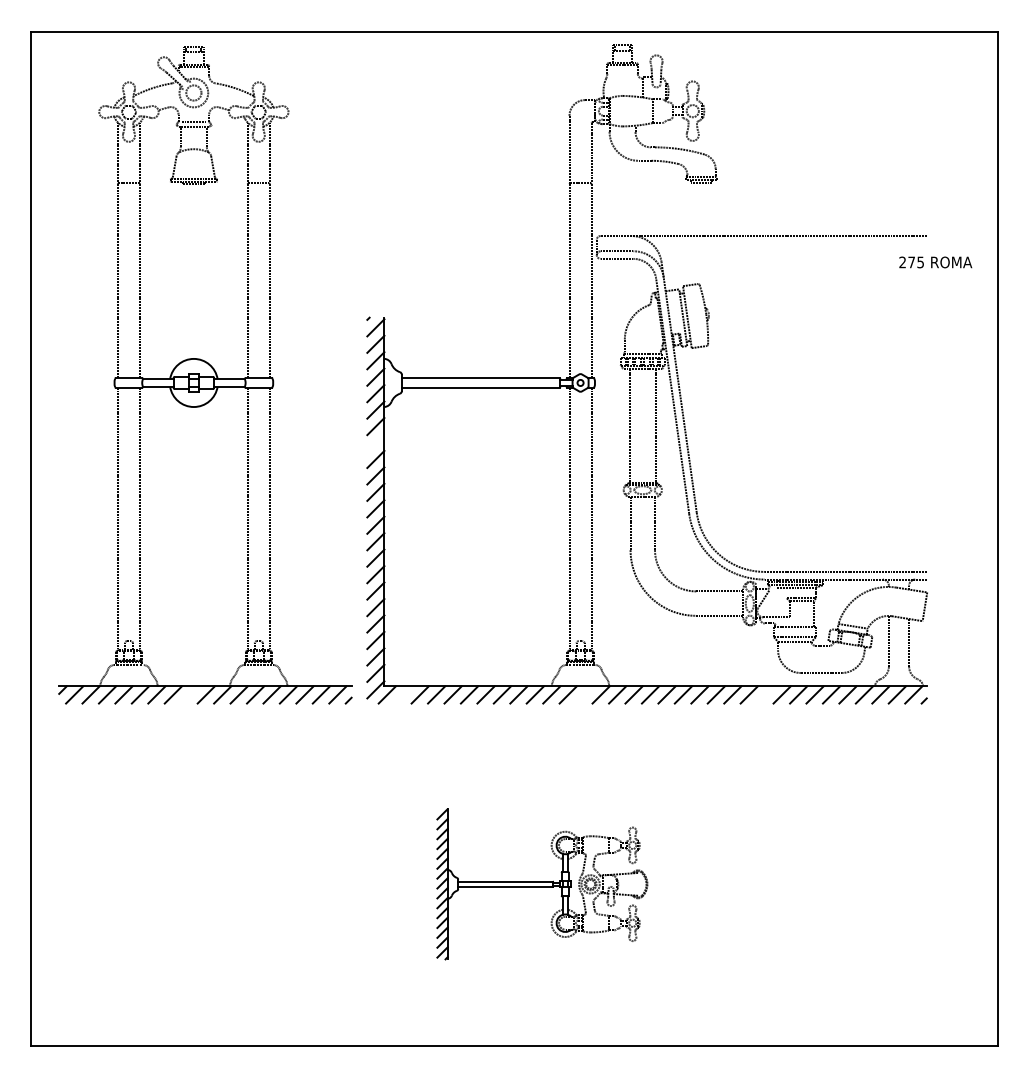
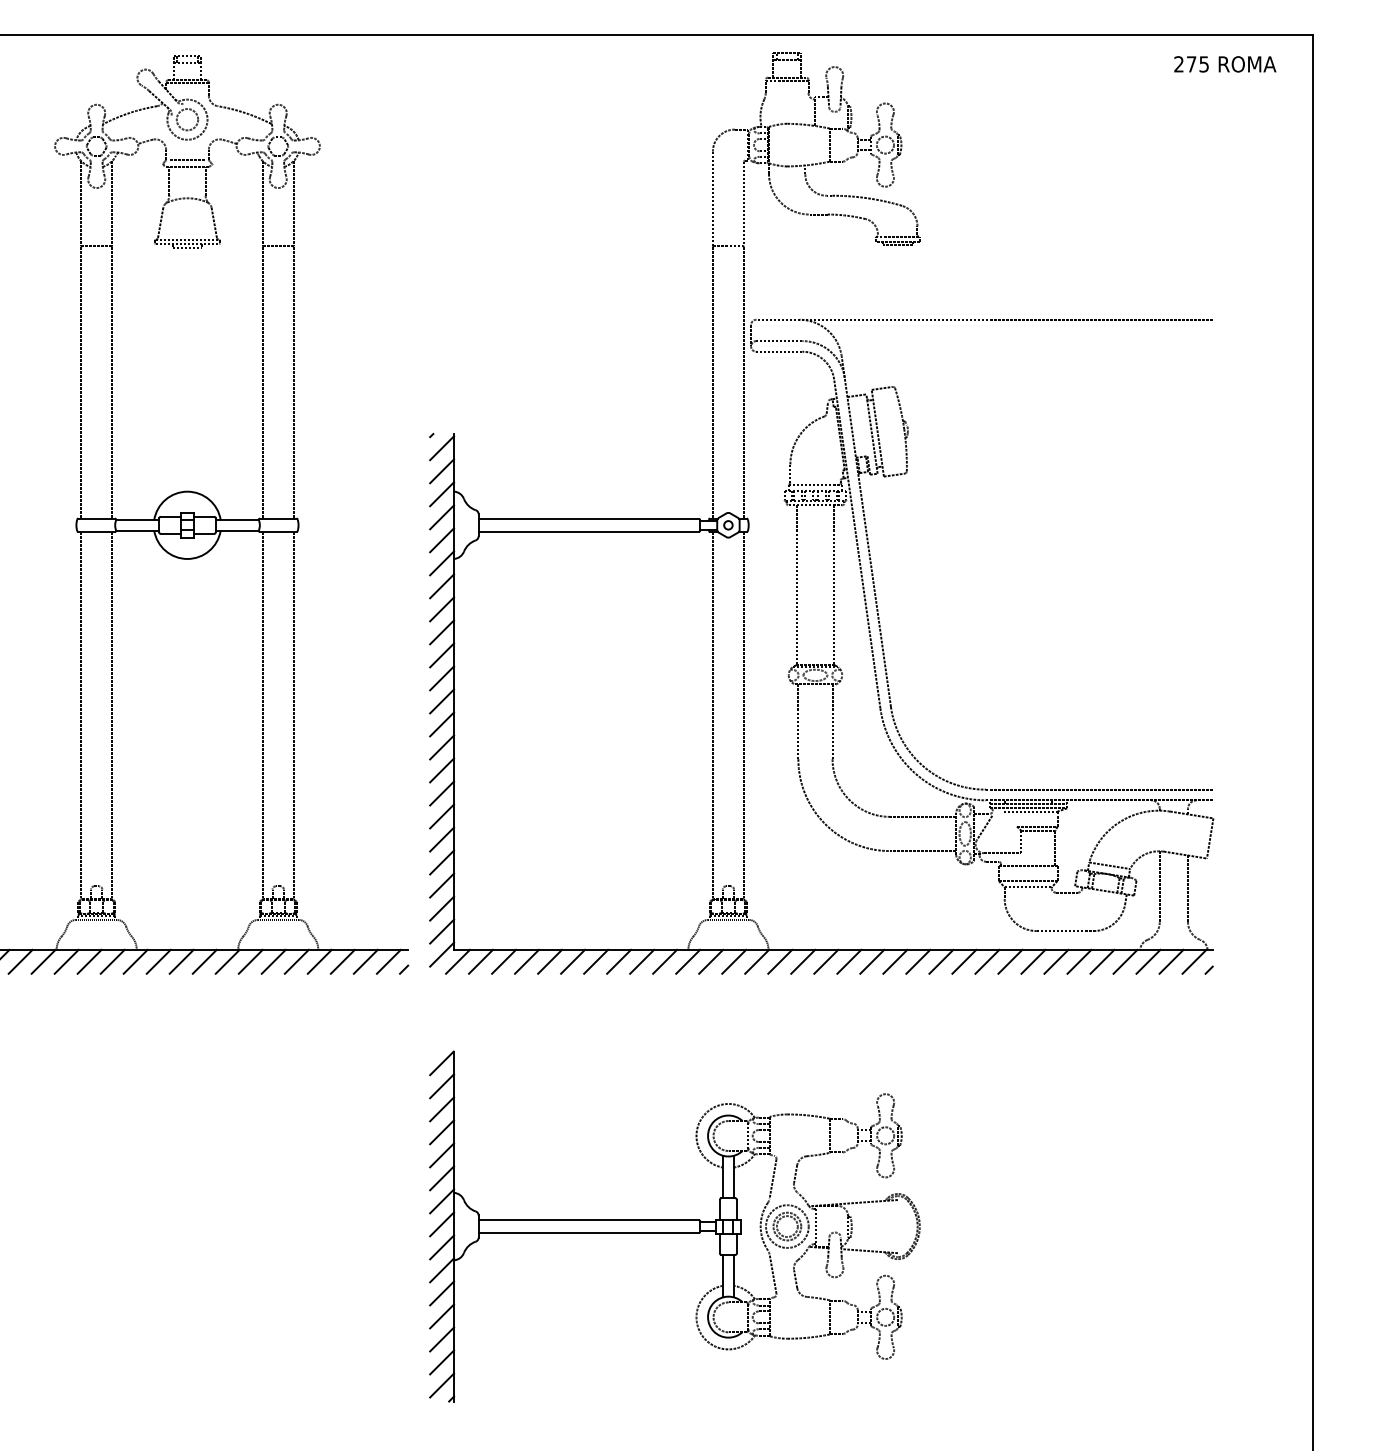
text: (935, 262) -> (1224, 64), moved
line: (375, 442) -> (441, 608), added
line: (189, 694) -> (181, 961), added
line: (403, 694) -> (480, 961), added
line: (584, 694) -> (733, 961), added
line: (765, 694) -> (987, 961), added
part: (542, 884) -> (675, 1226), size x1.67

